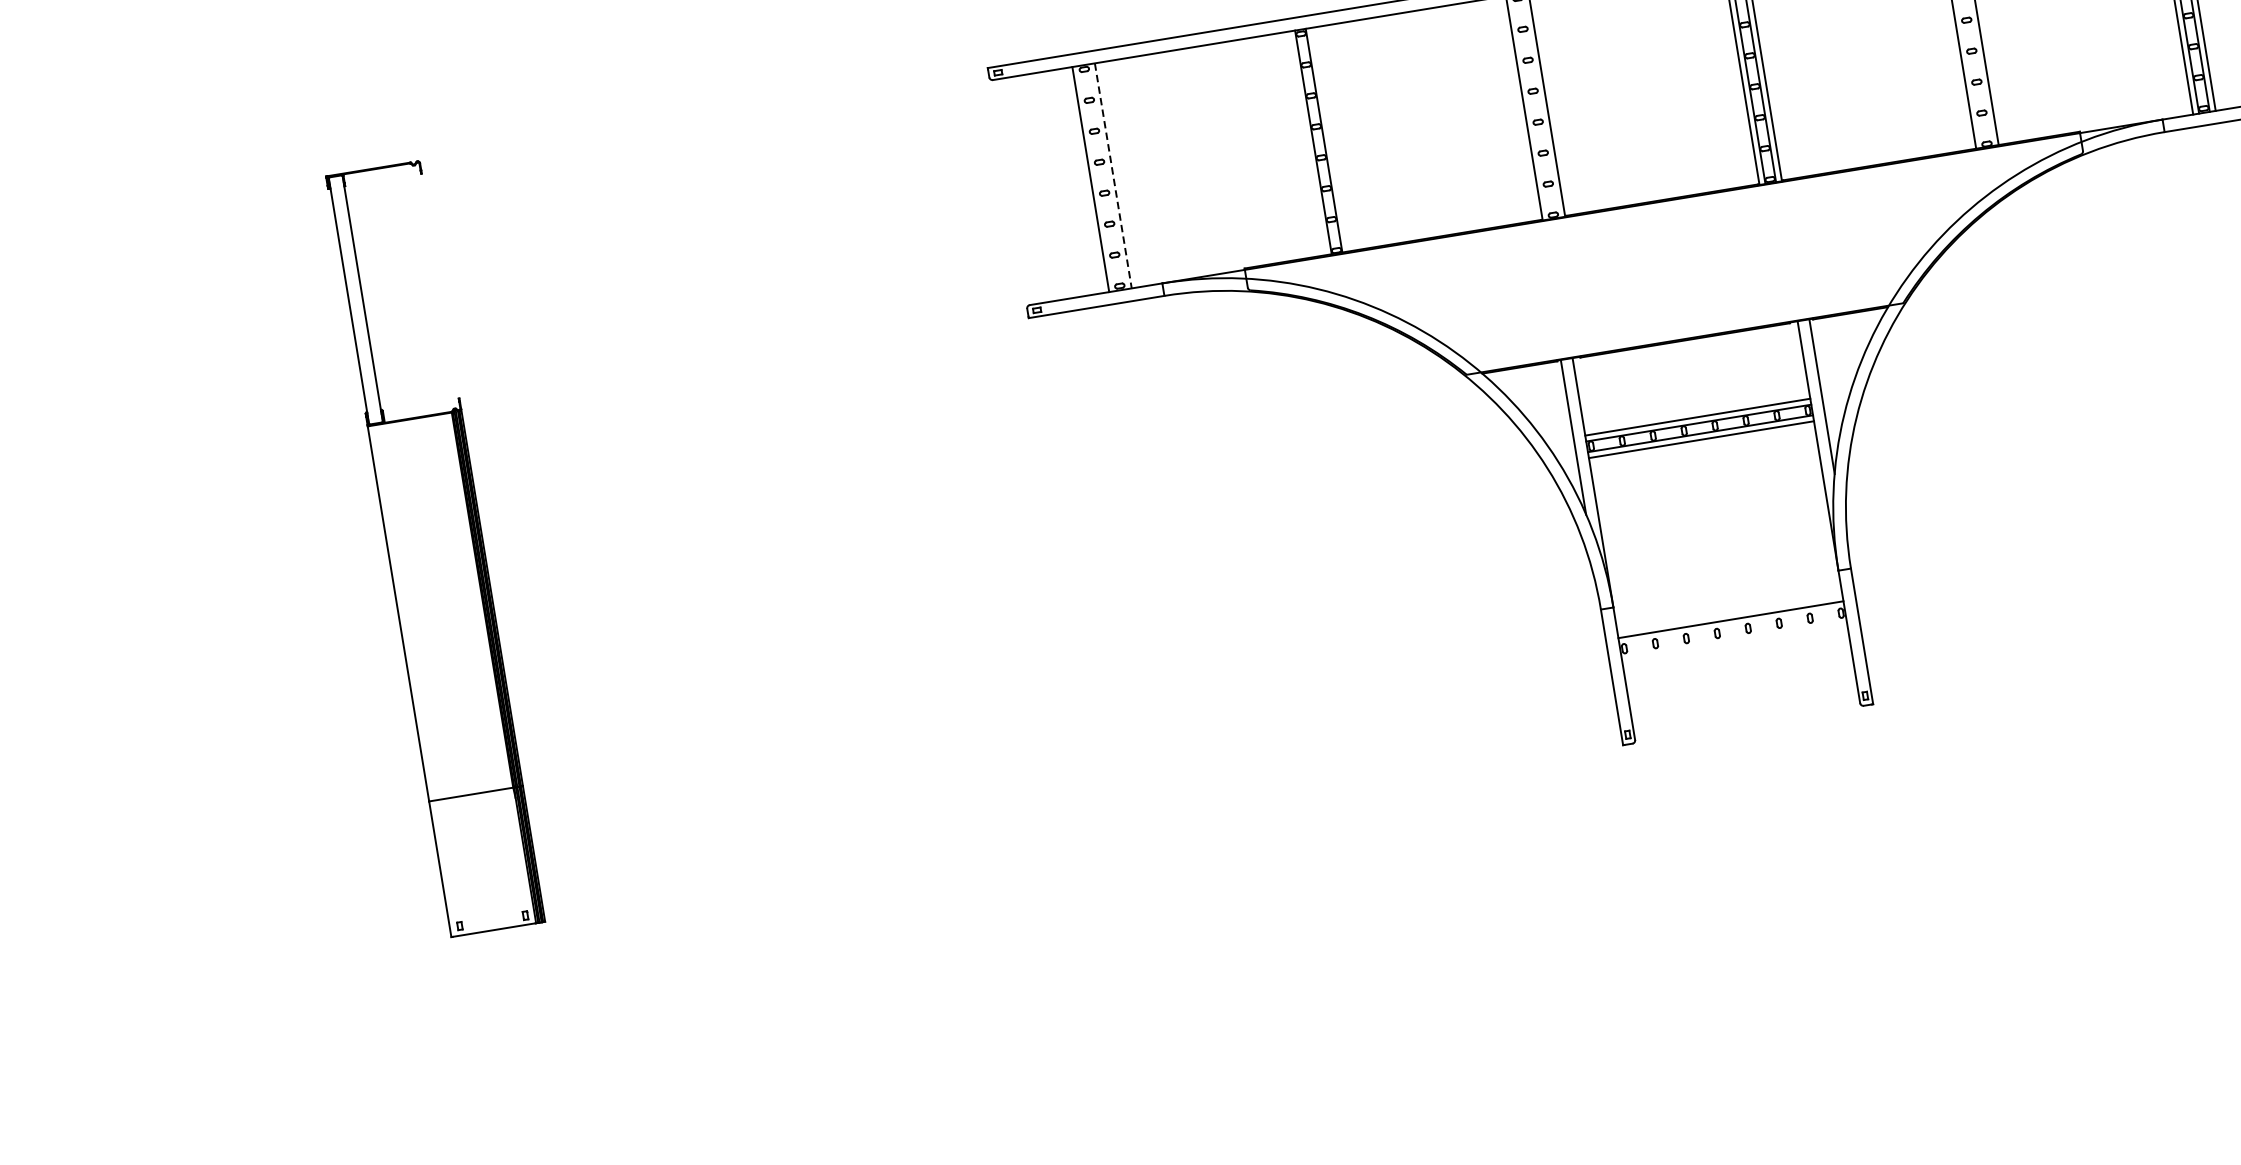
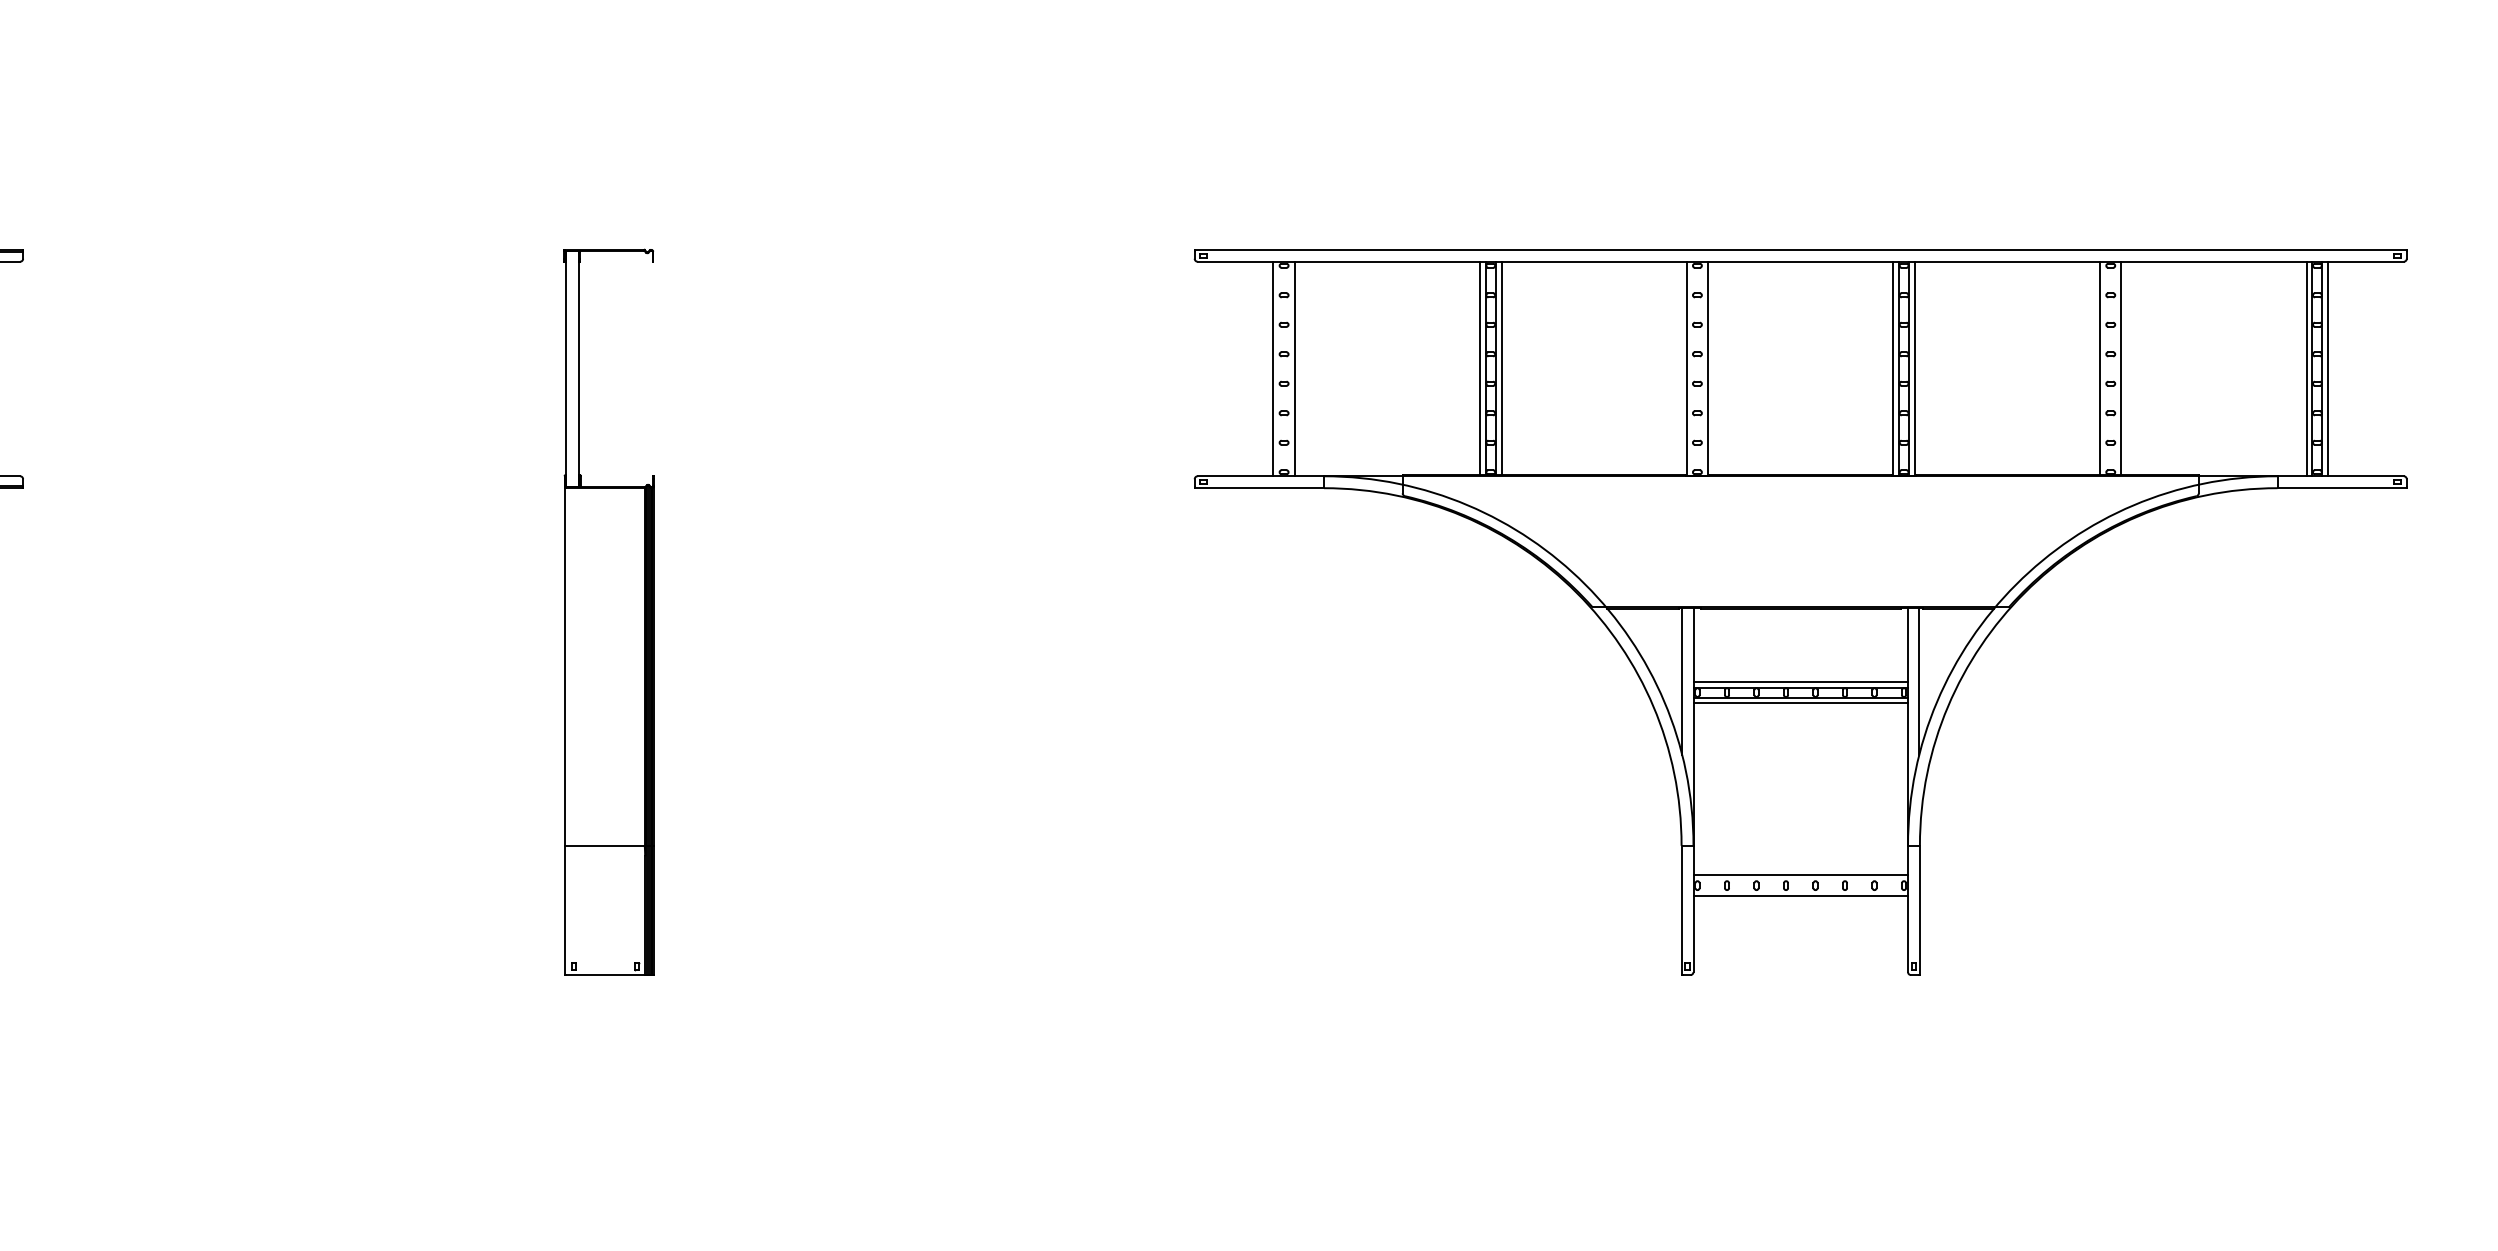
line: (1329, 138) -> (1501, 367), added
line: (1307, 142) -> (1480, 367), added
line: (1113, 176) -> (1294, 369), dashed -> solid
line: (1734, 642) -> (1800, 896), added

